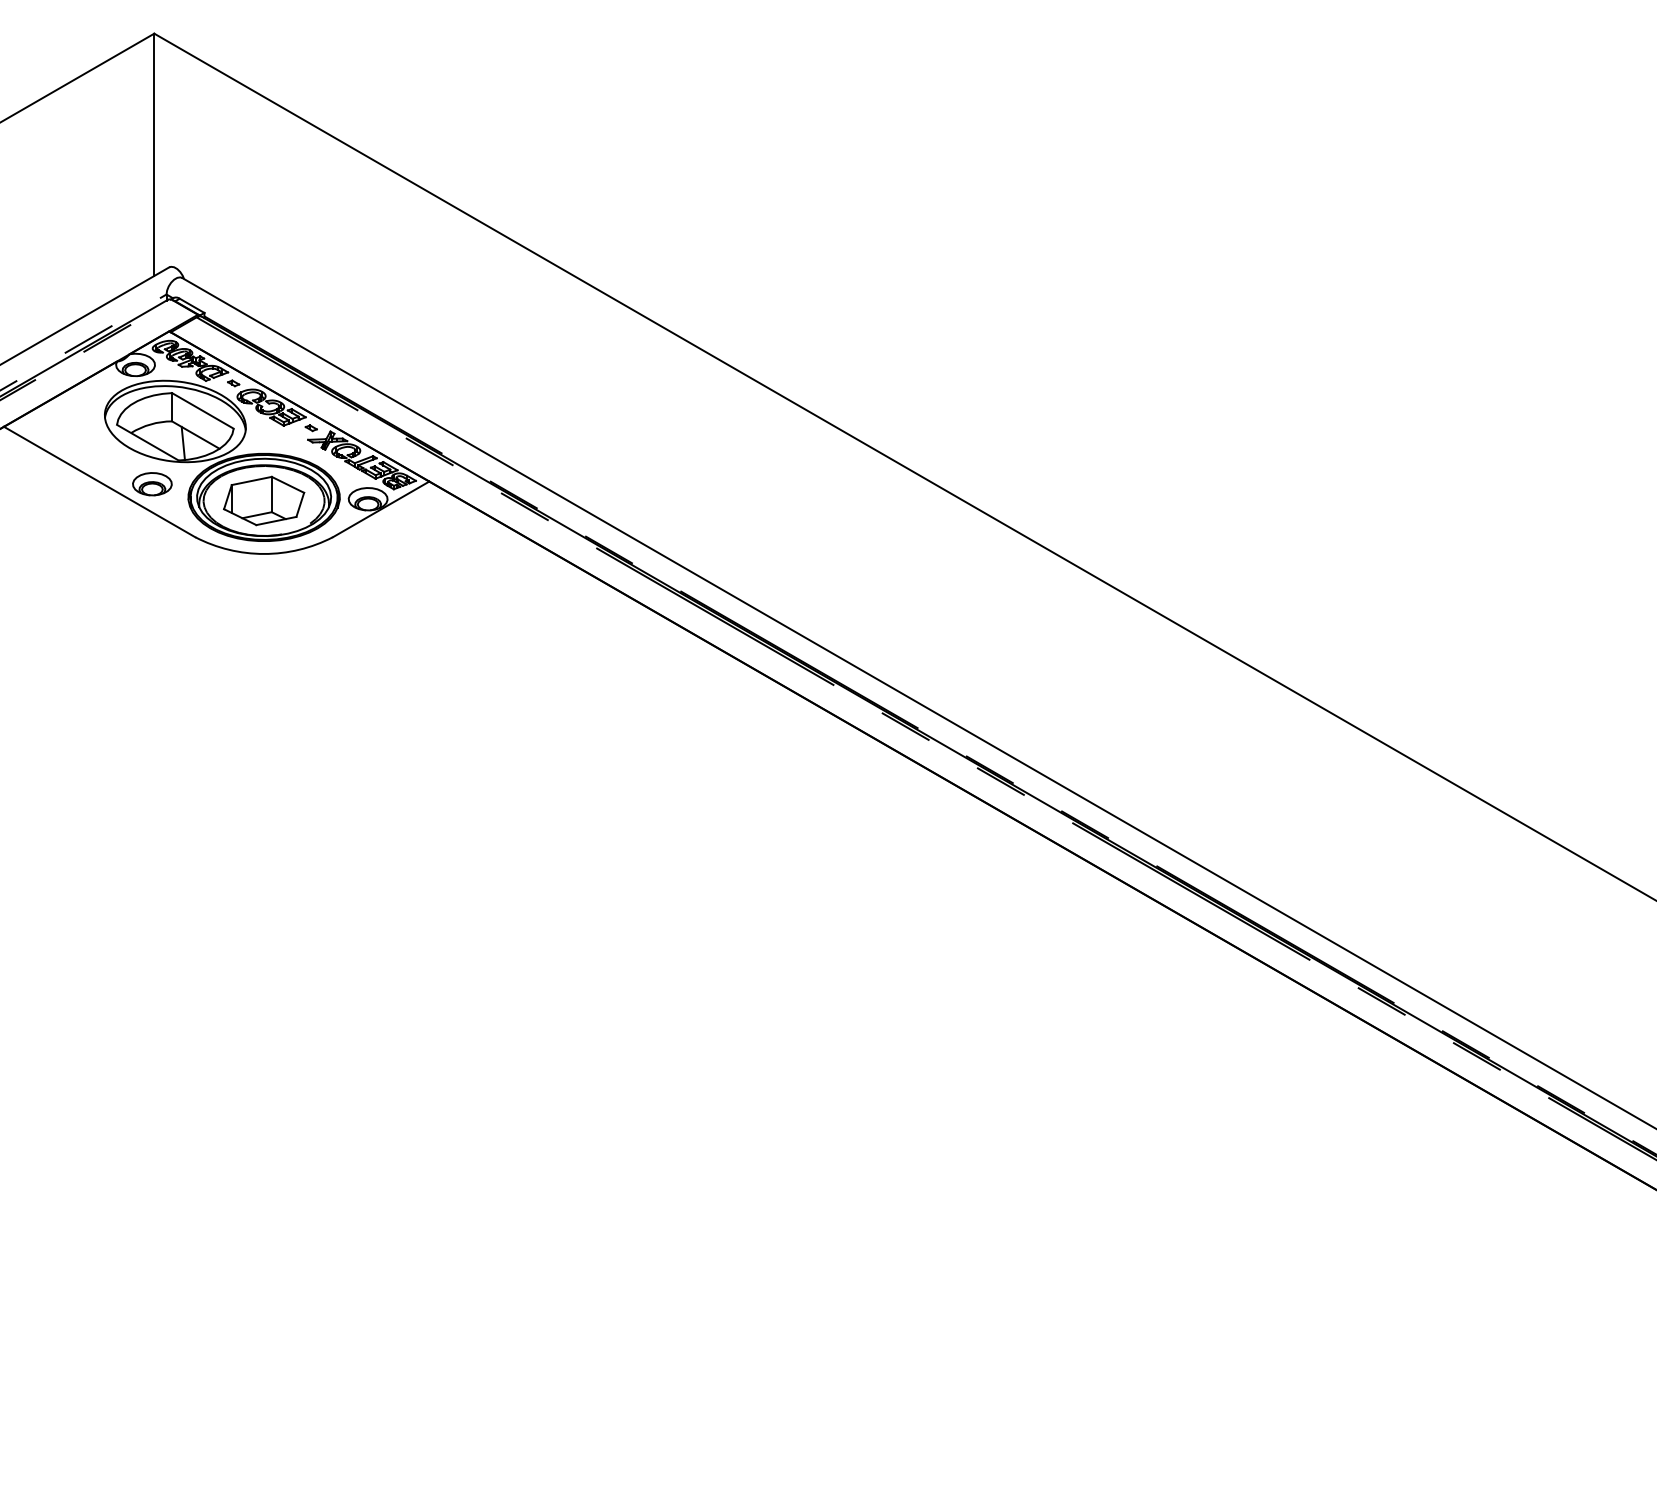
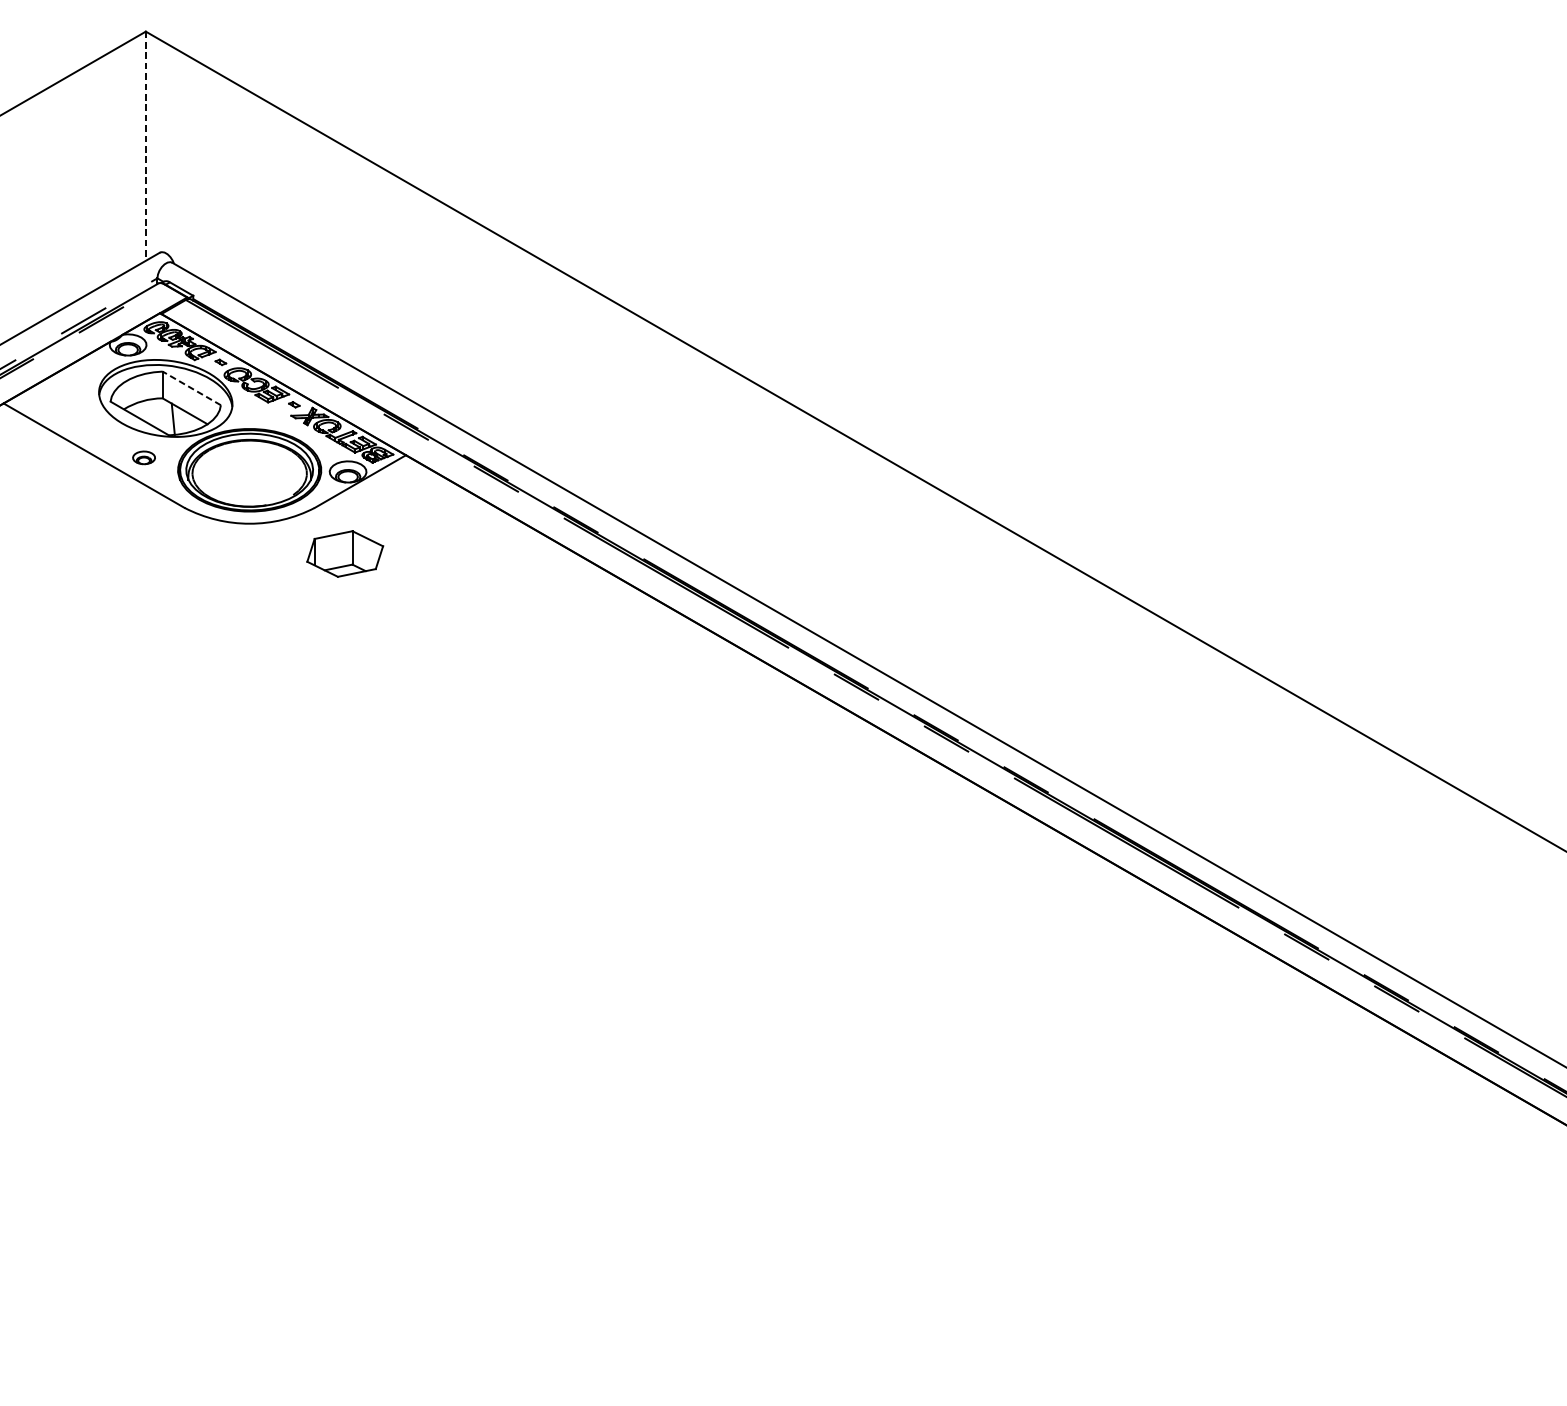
line: (154, 155) -> (146, 146), solid -> dashed
line: (202, 410) -> (191, 388), solid -> dashed
part: (152, 484) -> (144, 458), size x0.6
part: (264, 500) -> (345, 553), moved

